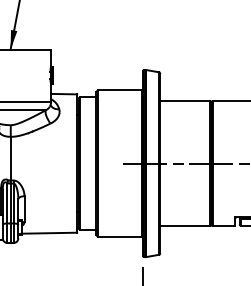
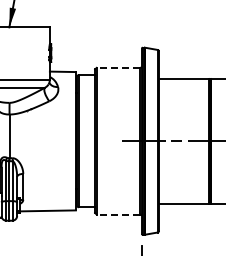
line: (119, 90) -> (118, 68), solid -> dashed
line: (119, 236) -> (118, 214), solid -> dashed

